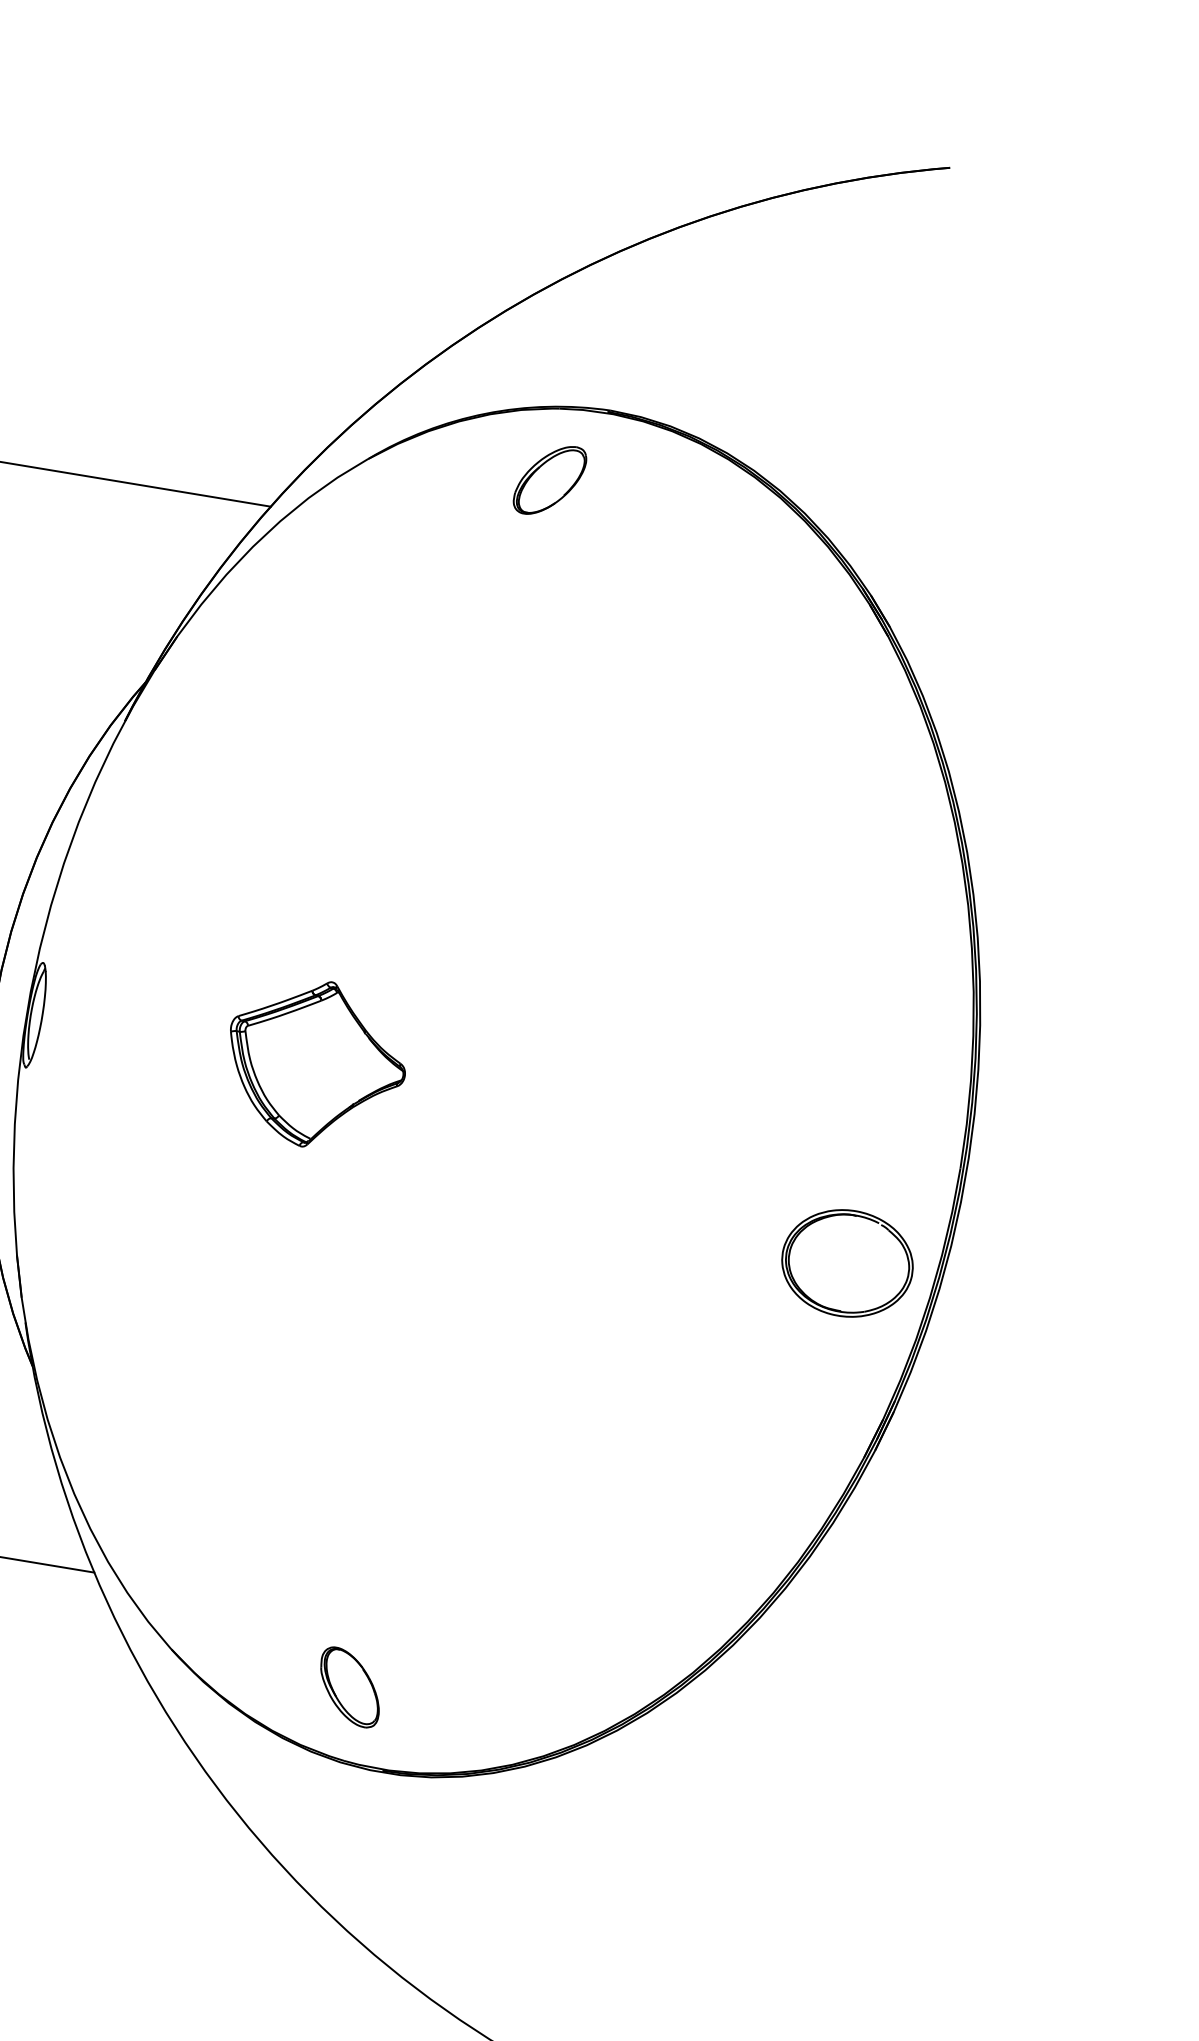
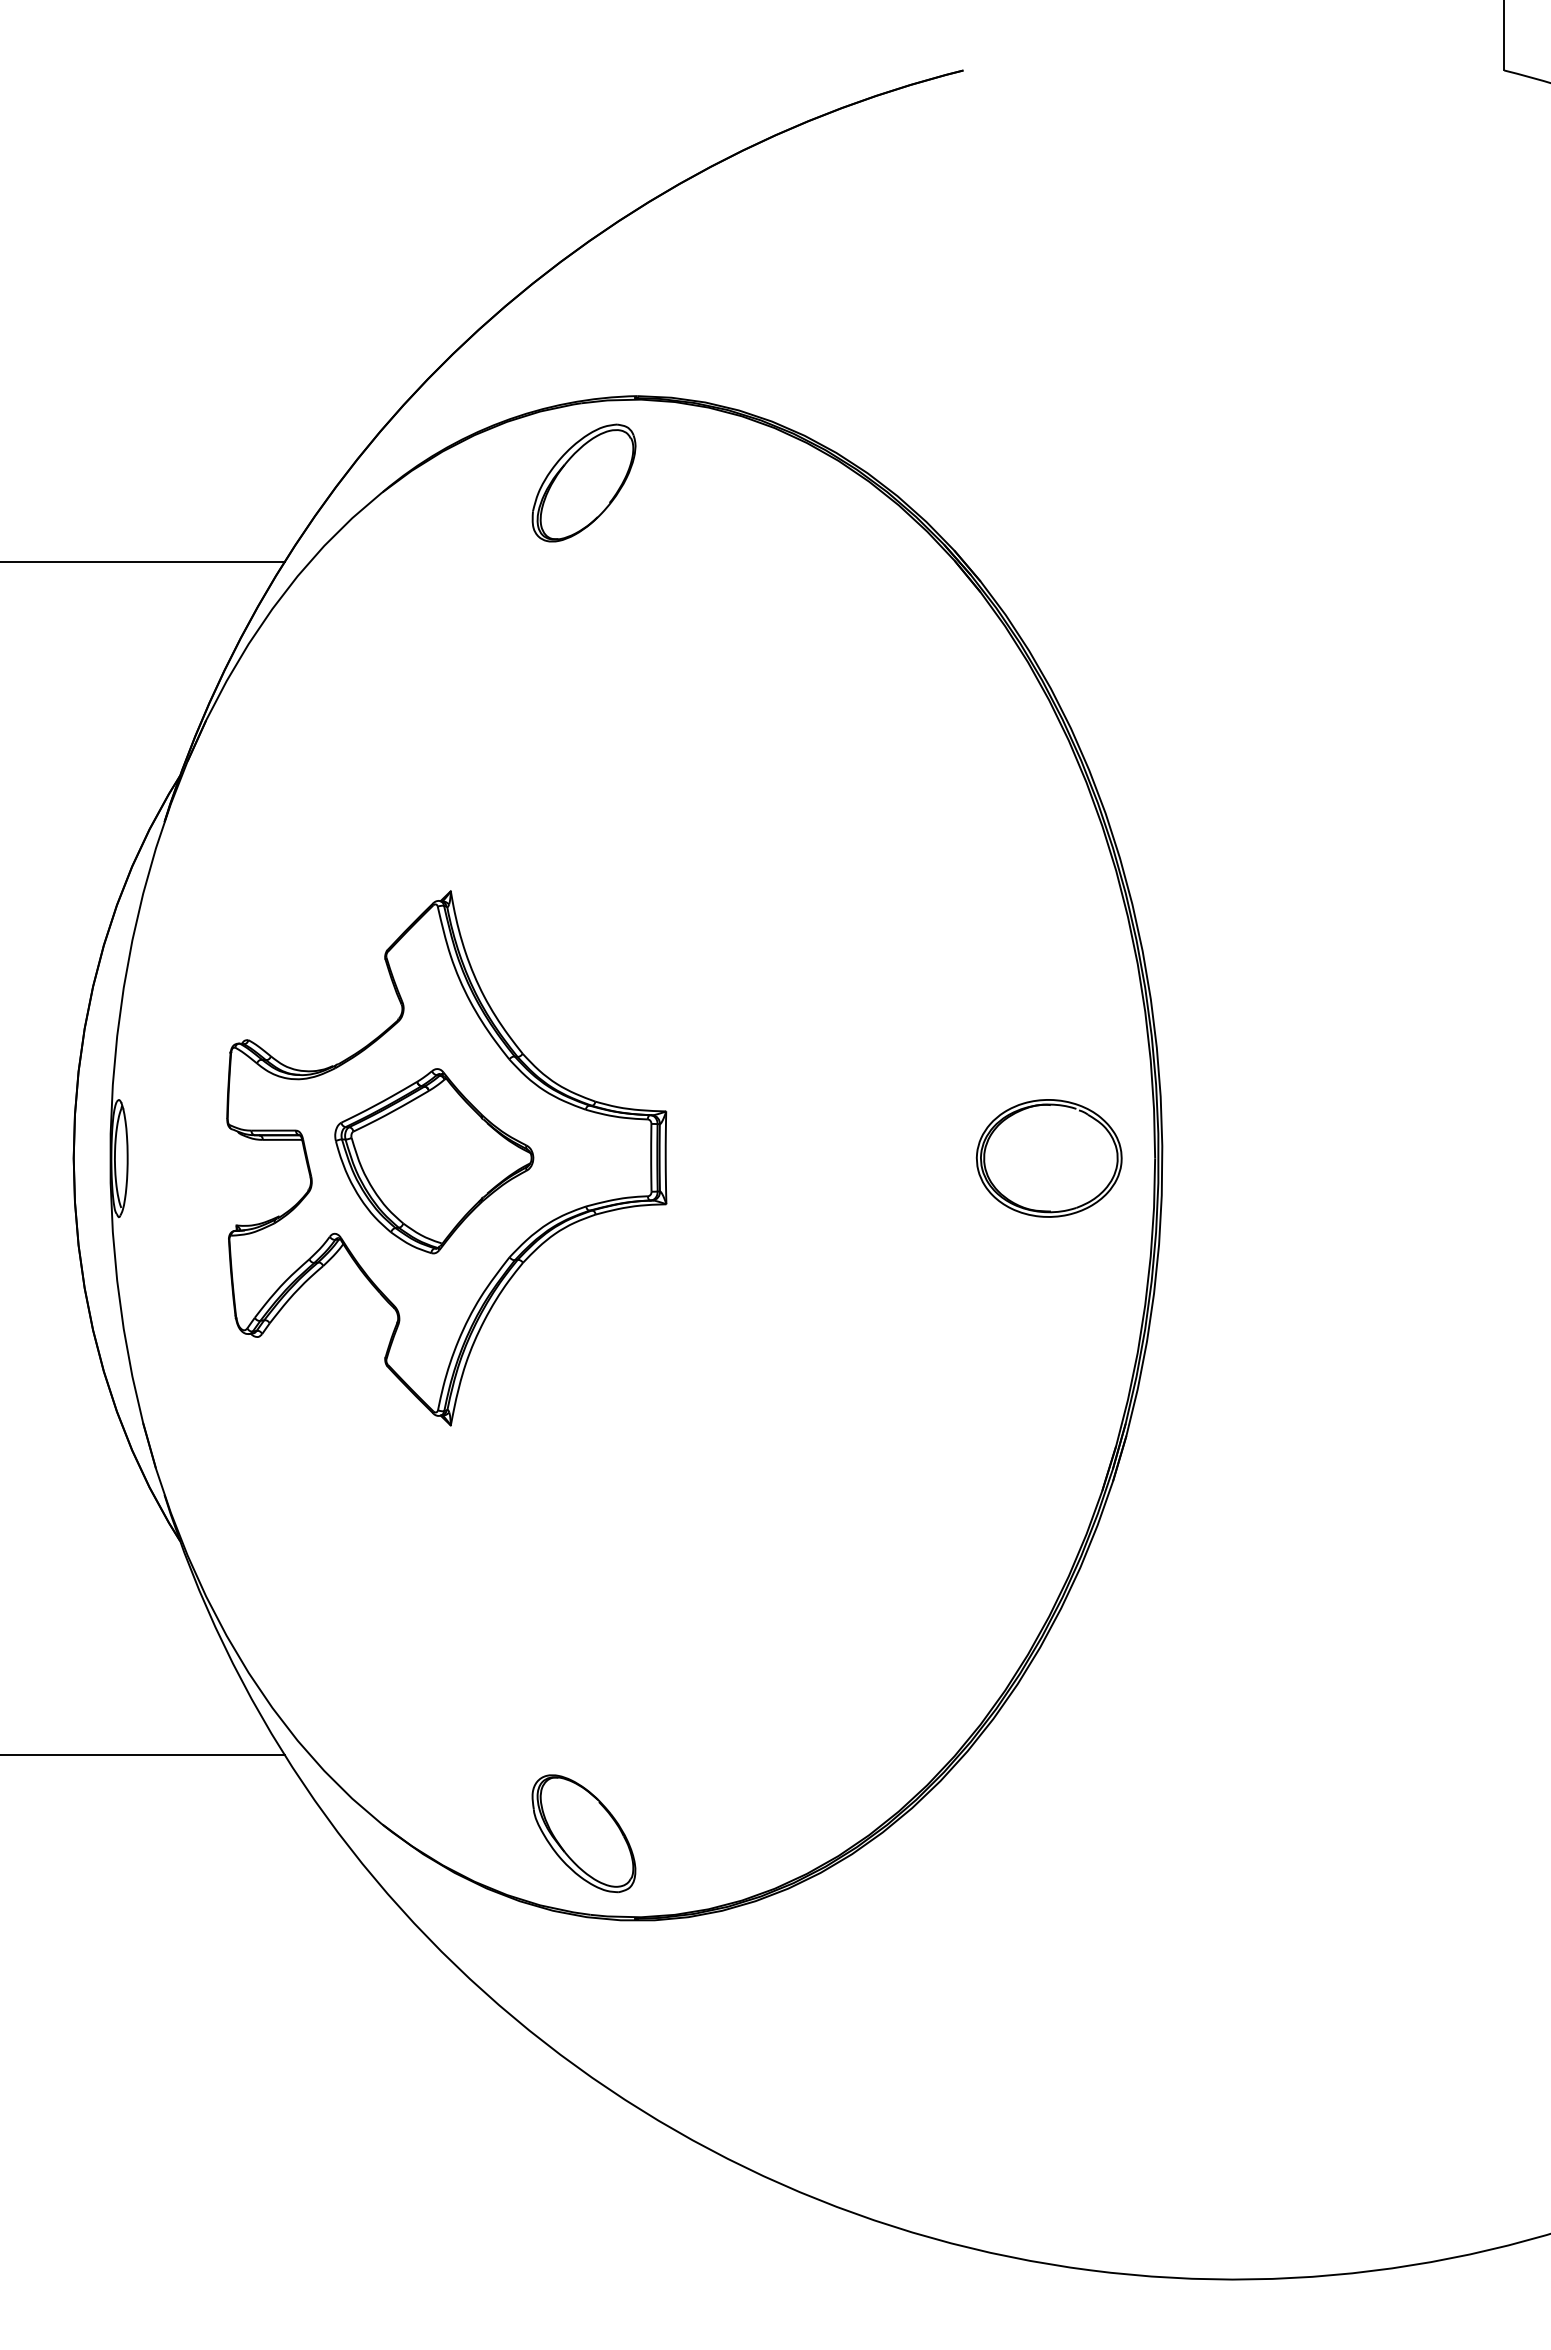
part: (549, 479) -> (583, 482), size x1.43
part: (327, 1063) -> (446, 1158), added
part: (846, 1263) -> (1048, 1158), moved
part: (349, 1687) -> (583, 1833), size x1.43

